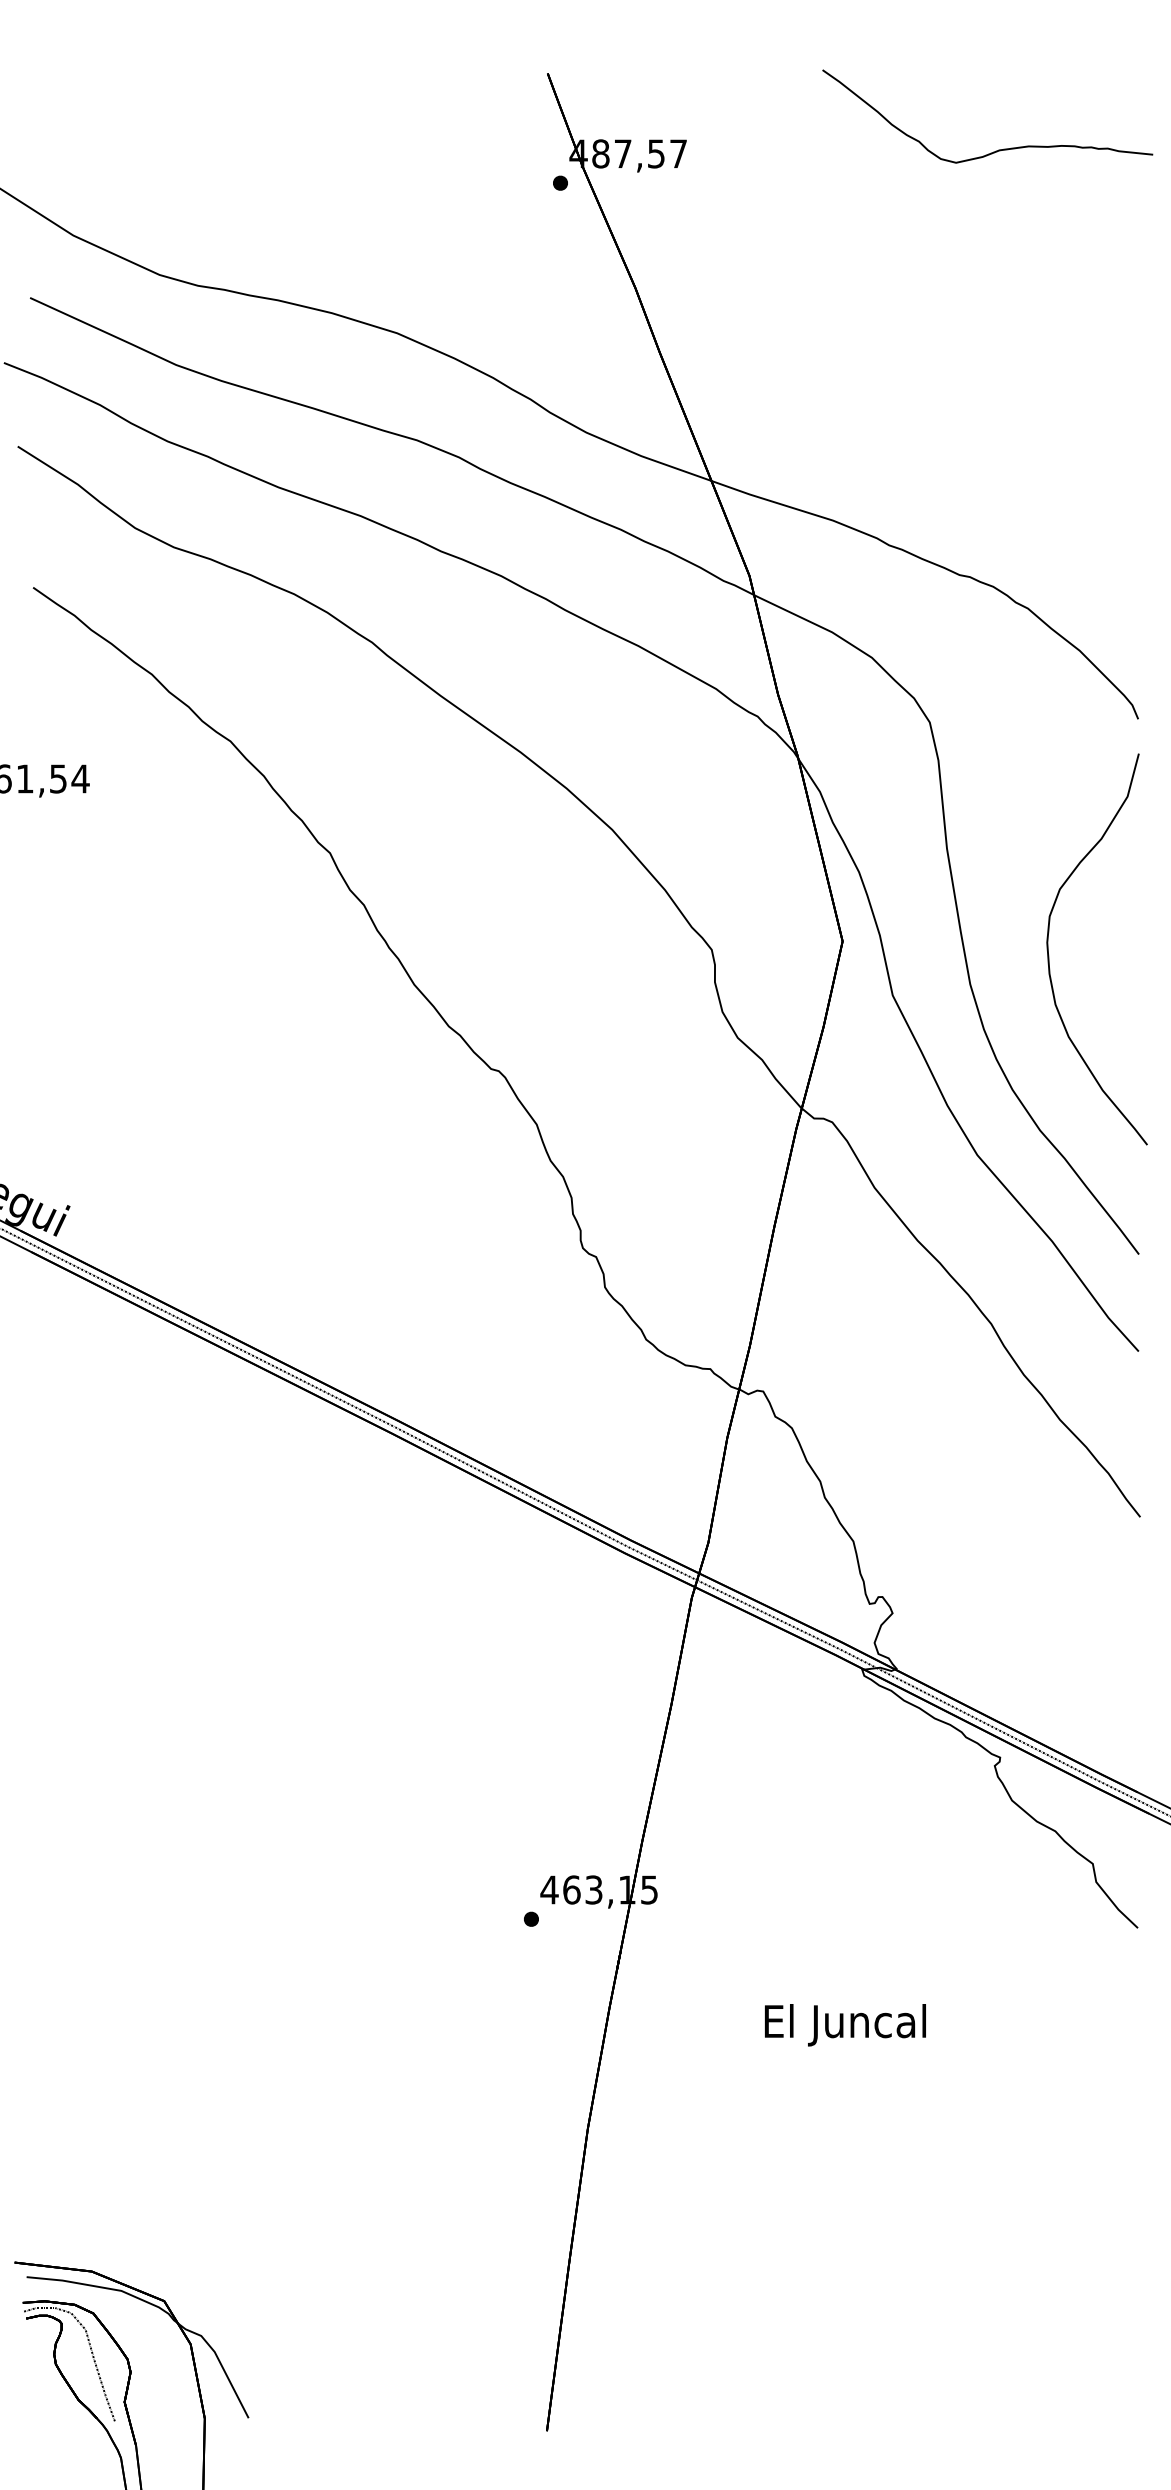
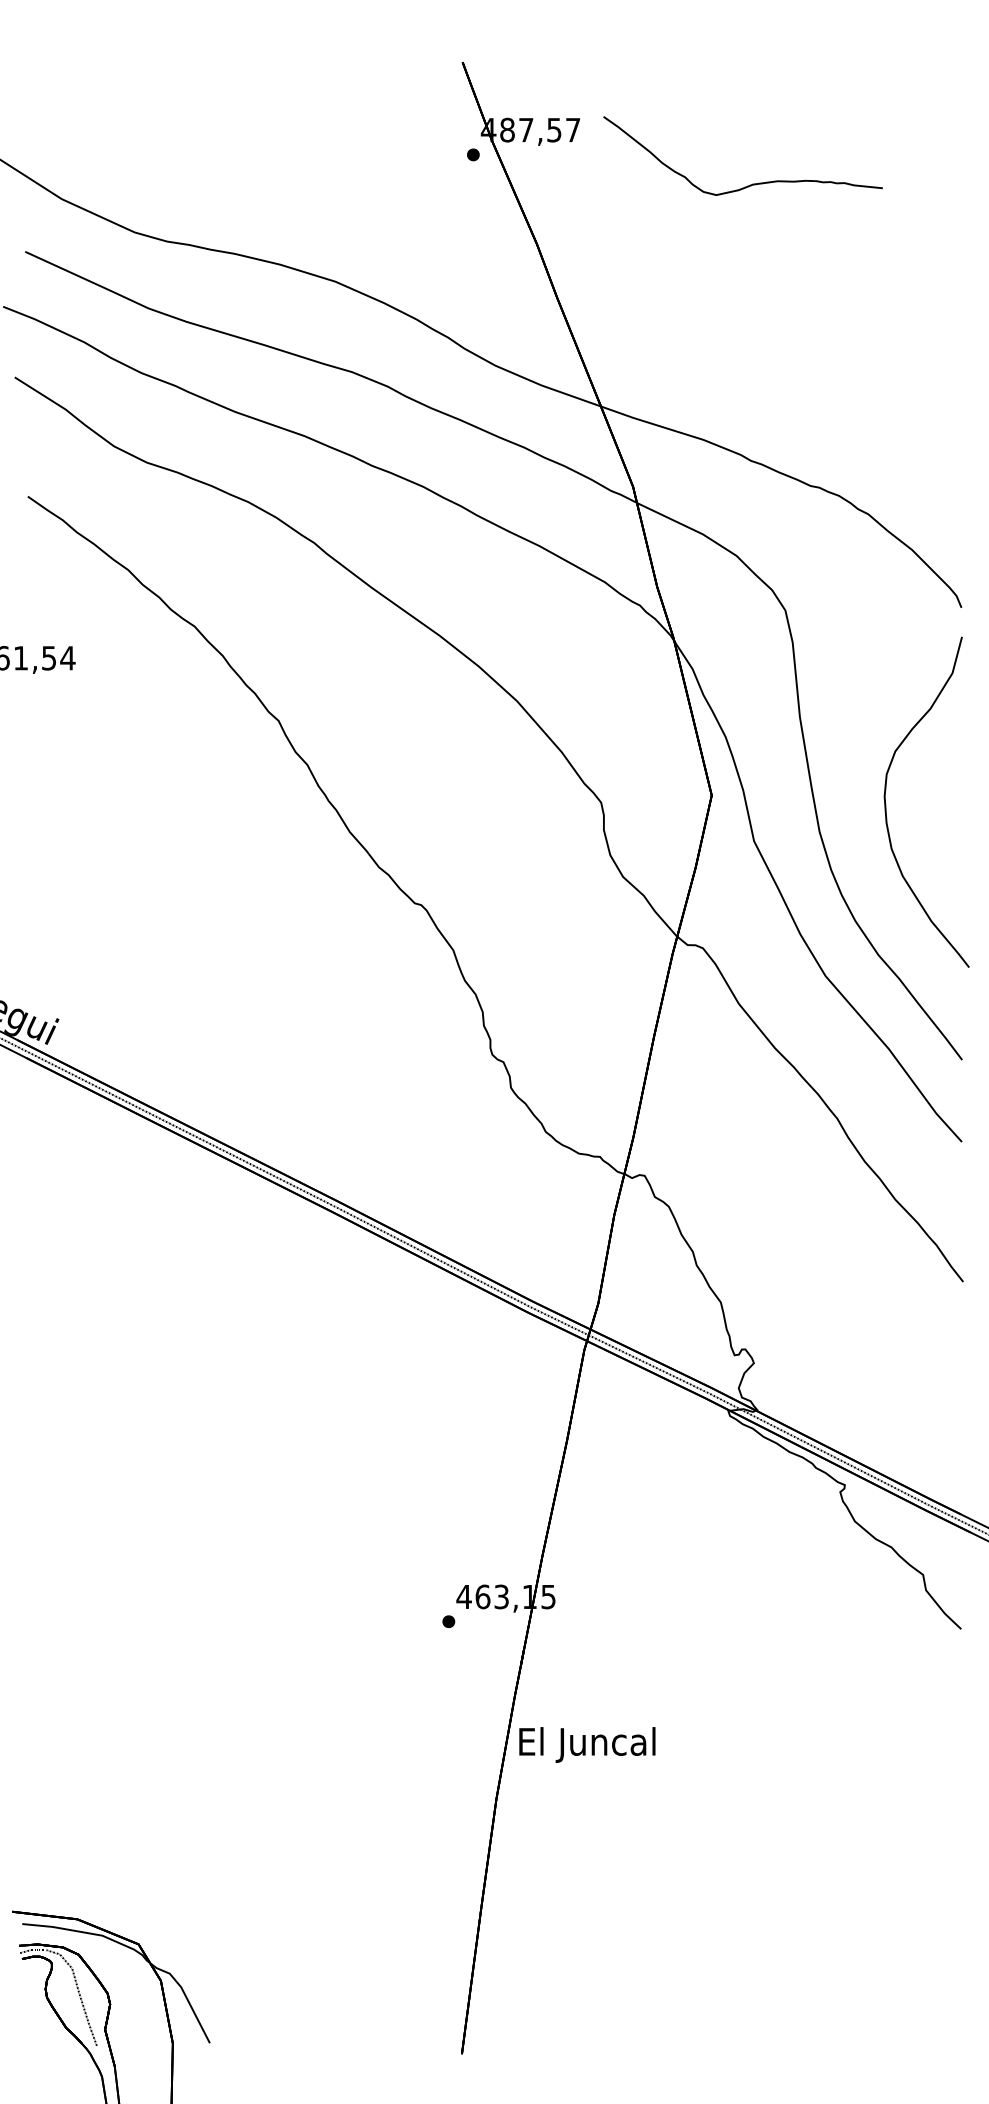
curve: (998, 149) -> (752, 183), moved
text: (845, 2025) -> (587, 1745), moved

